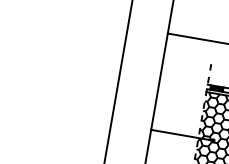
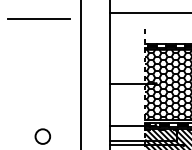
line: (68, 25) -> (38, 19), added

